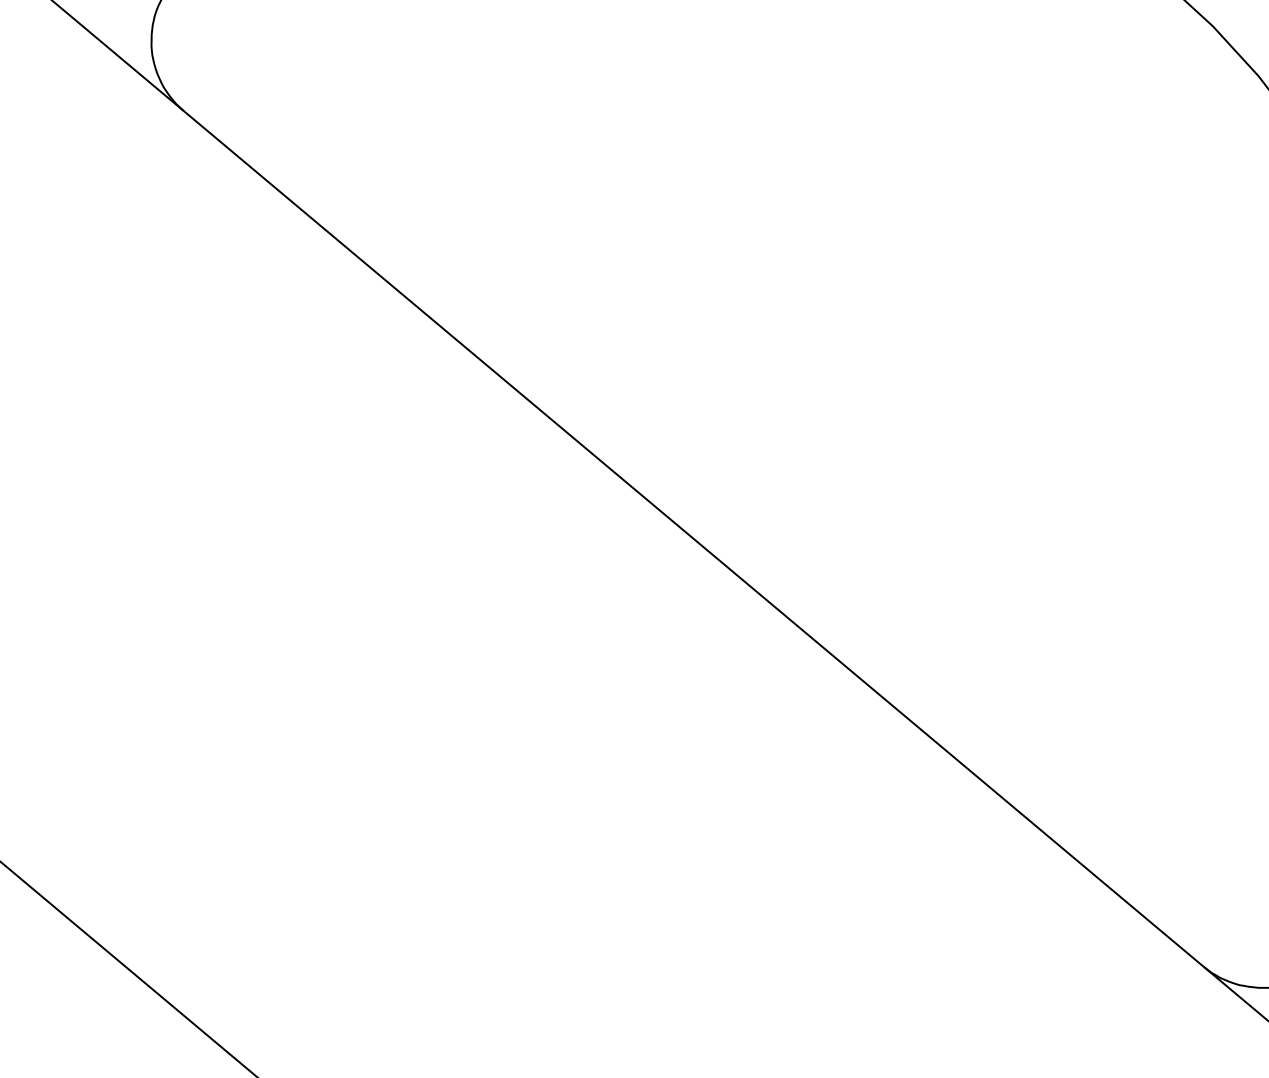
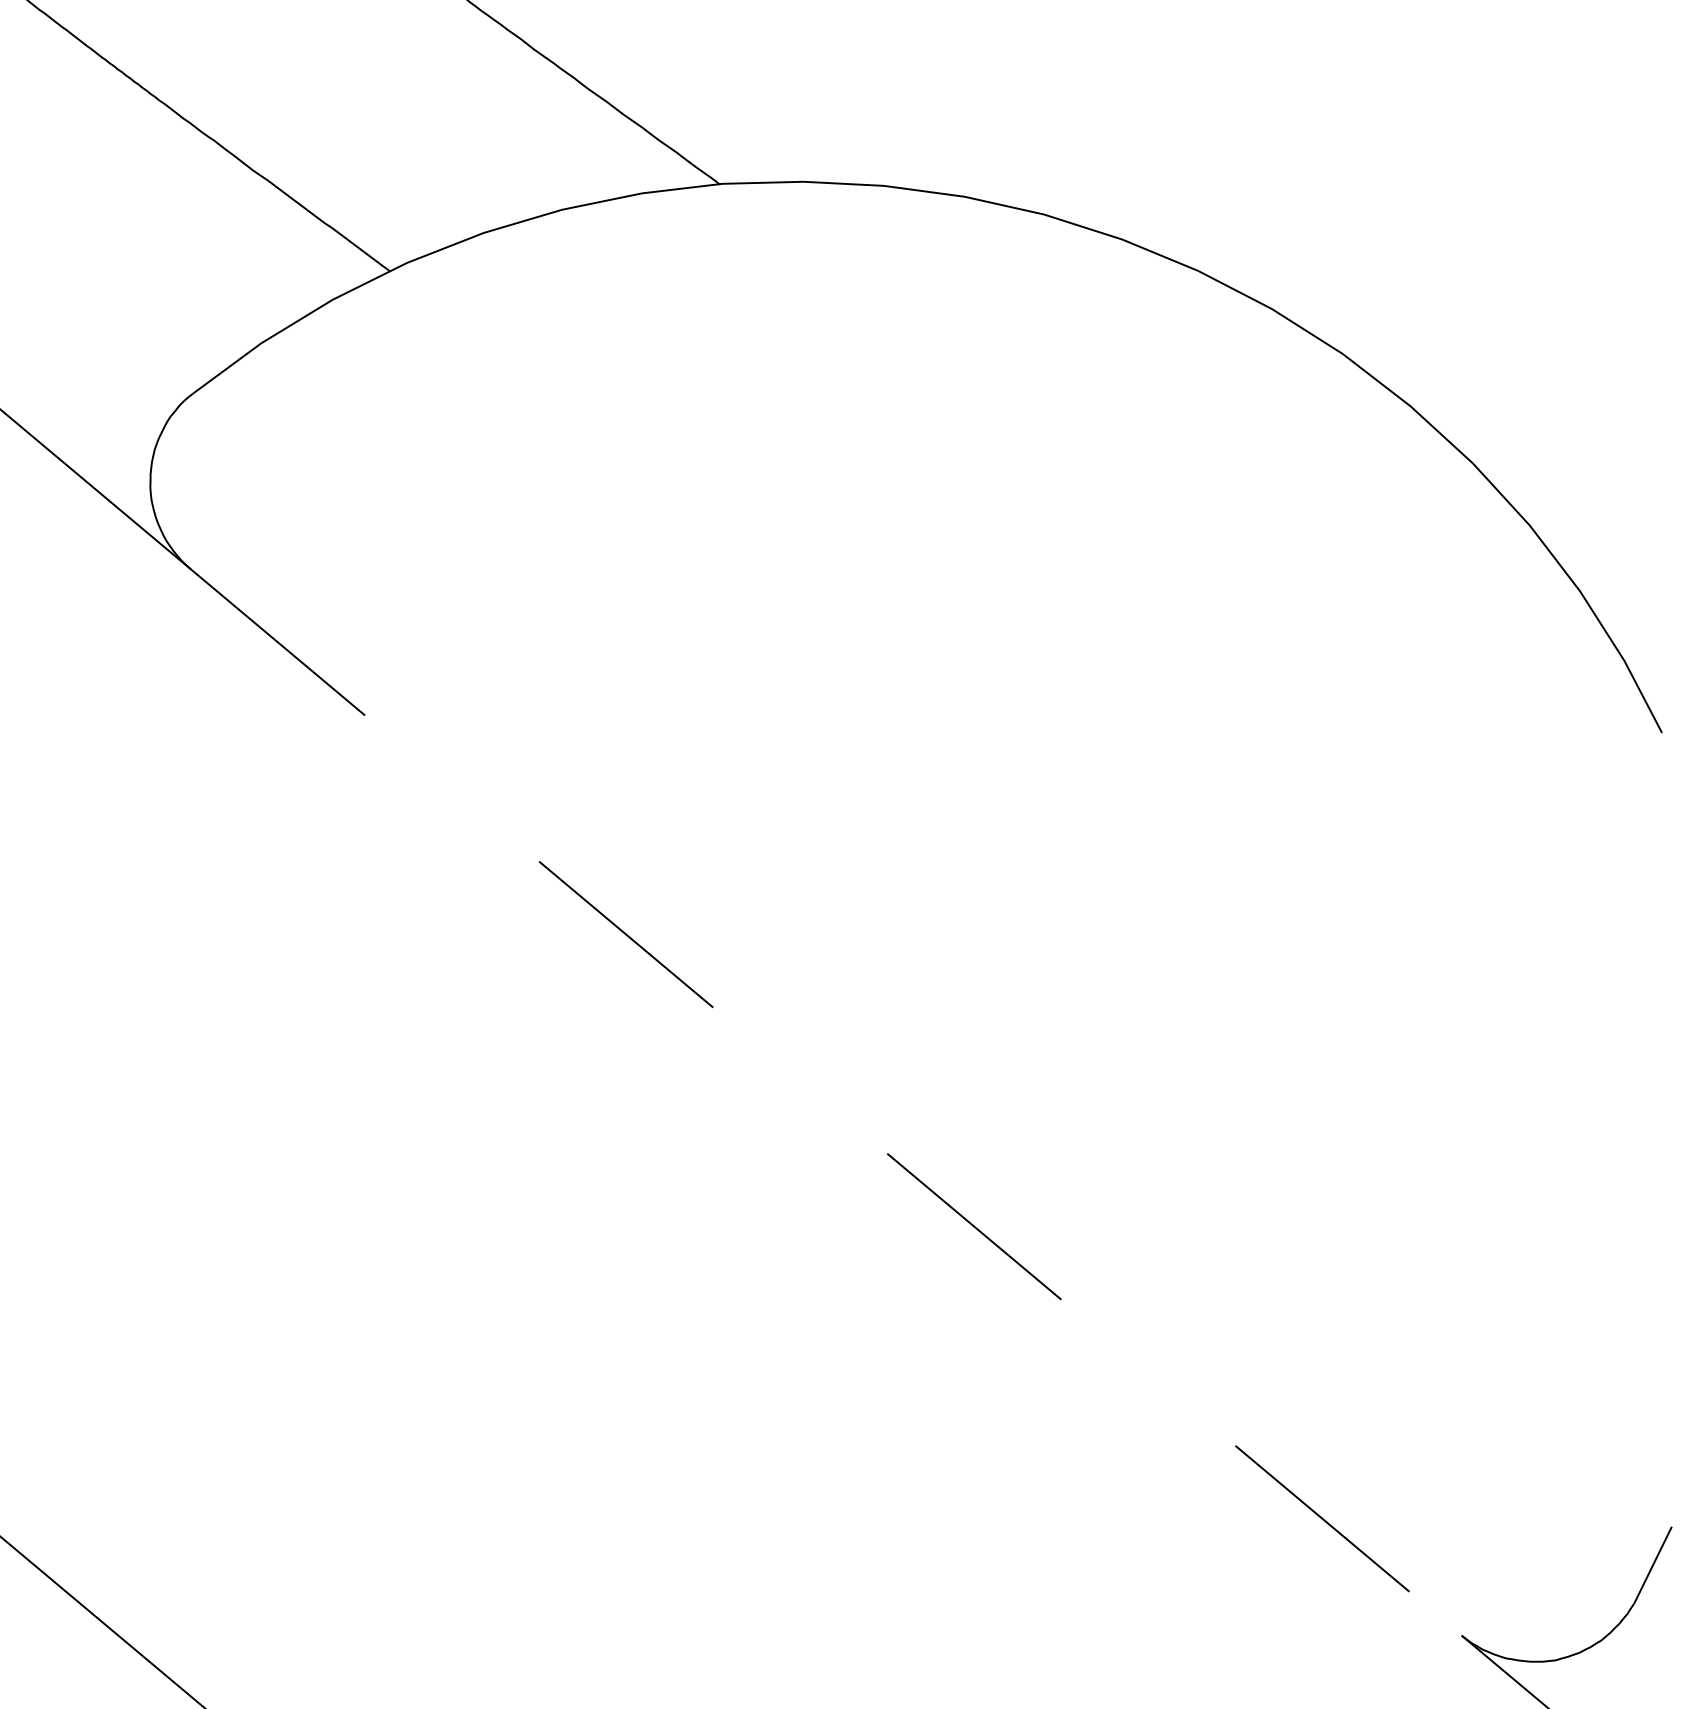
line: (694, 539) -> (826, 1102), solid -> dashed

